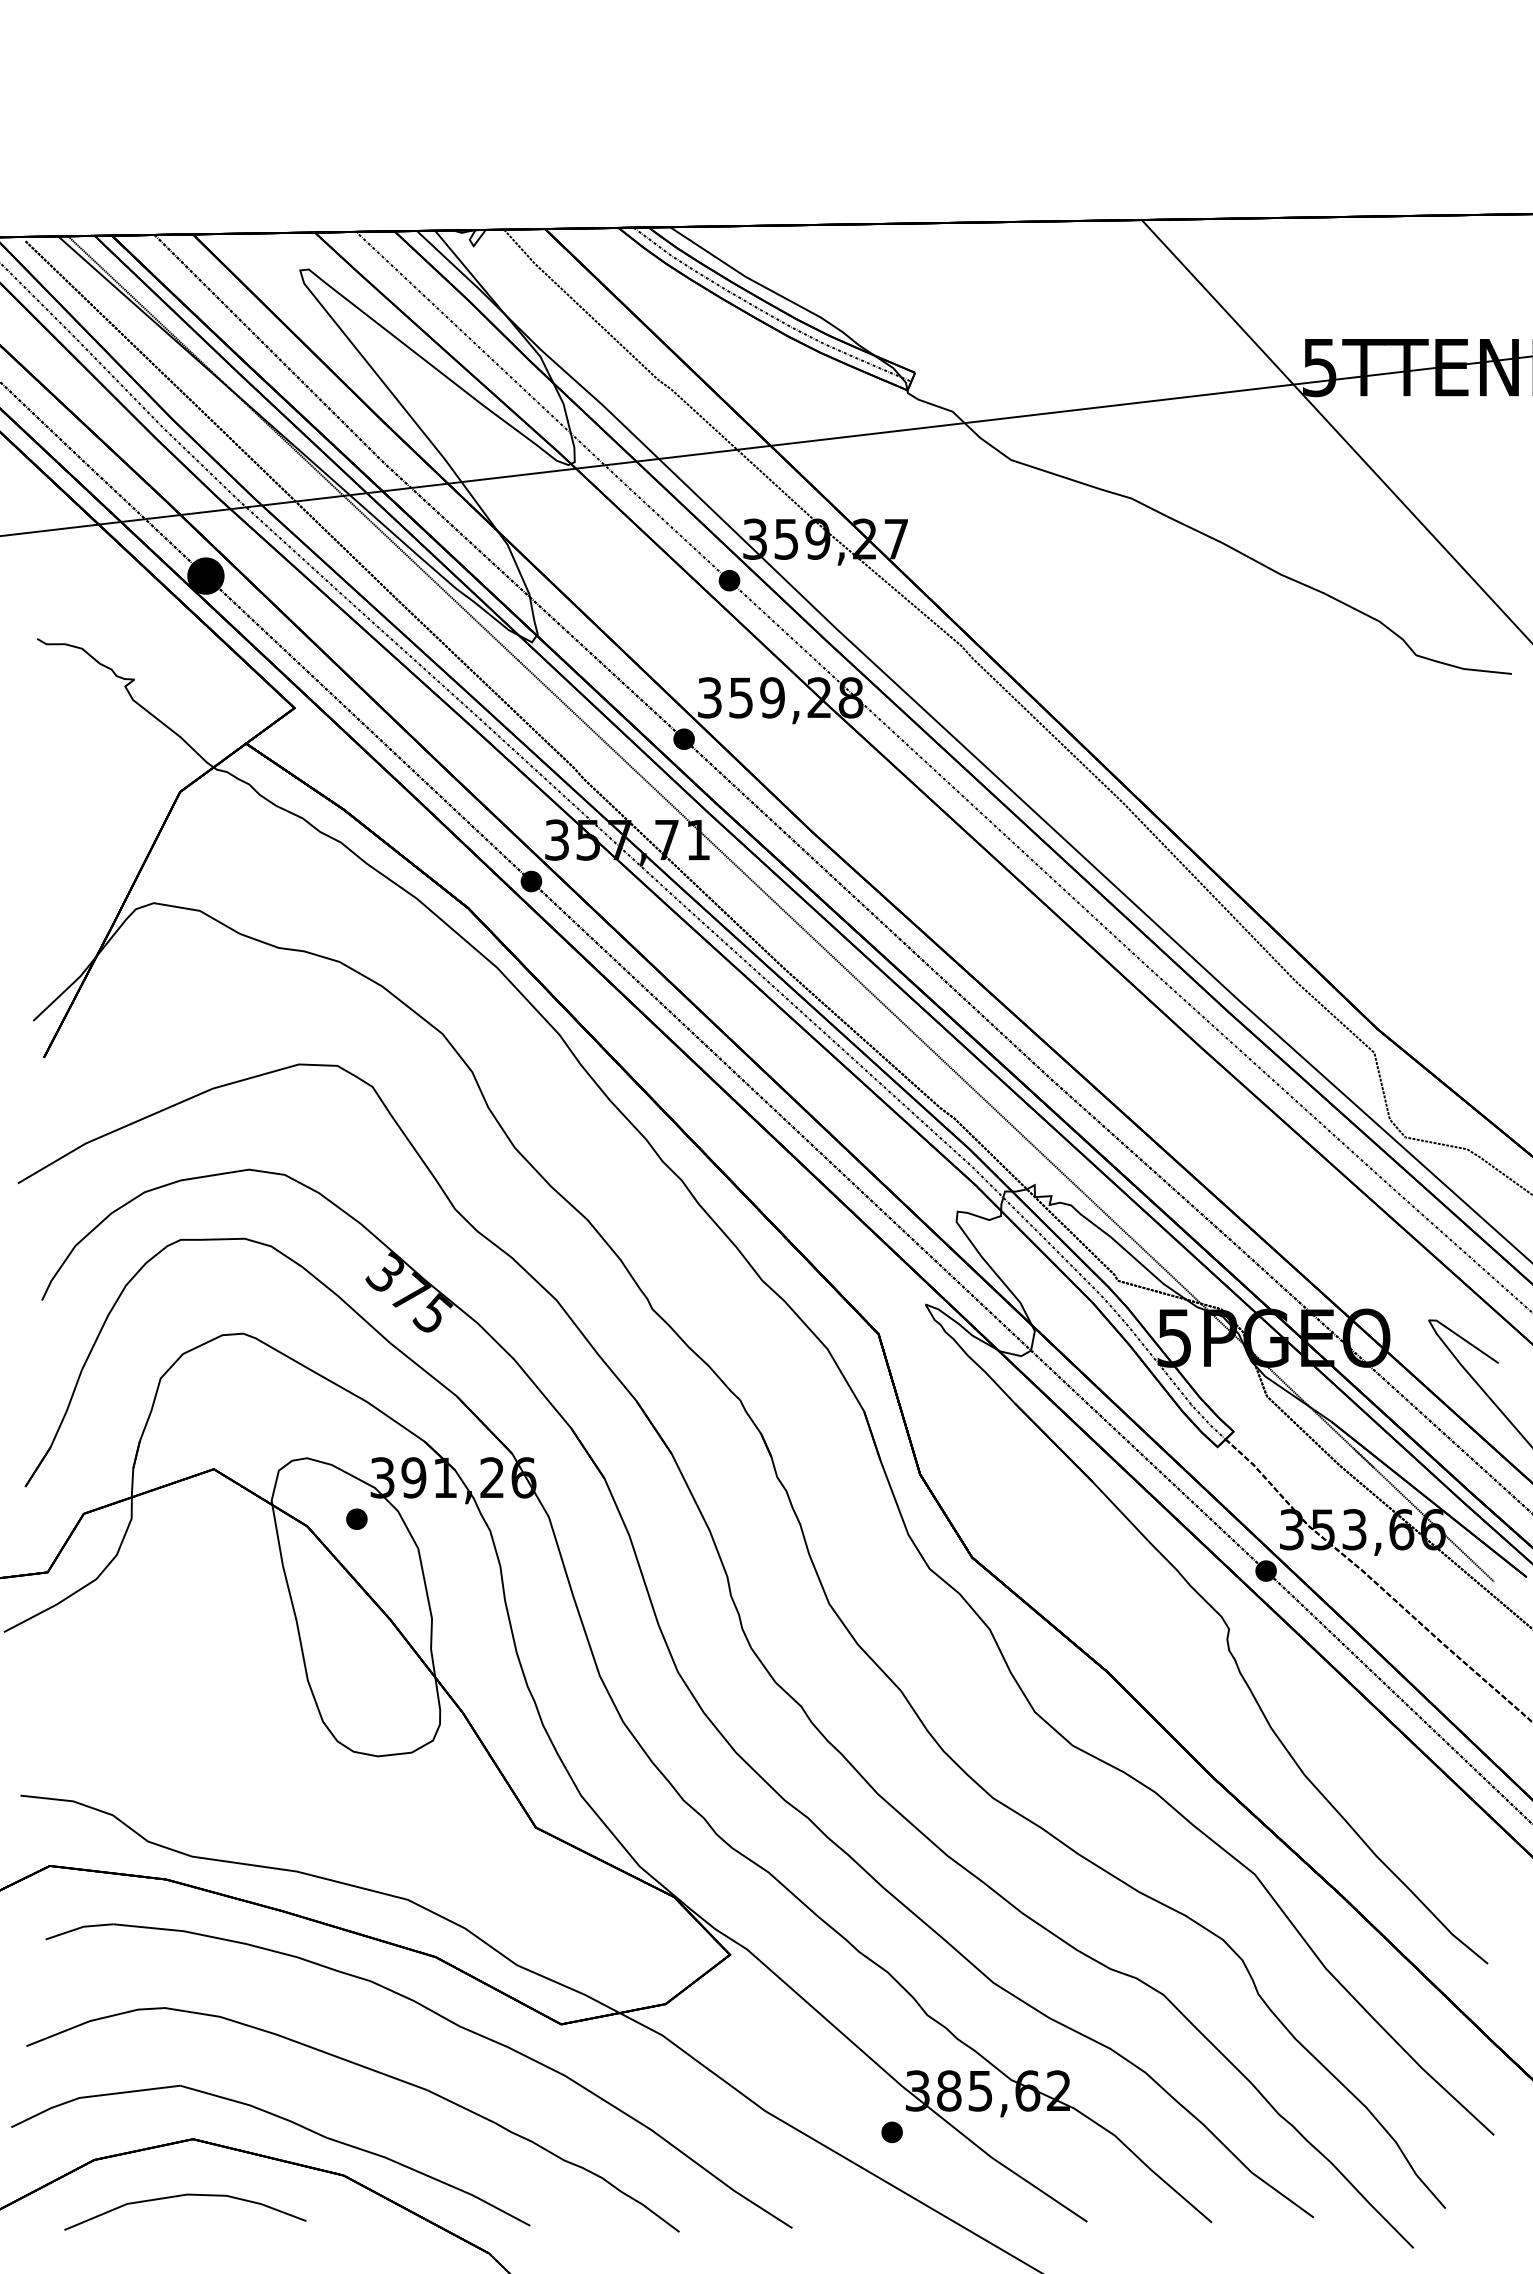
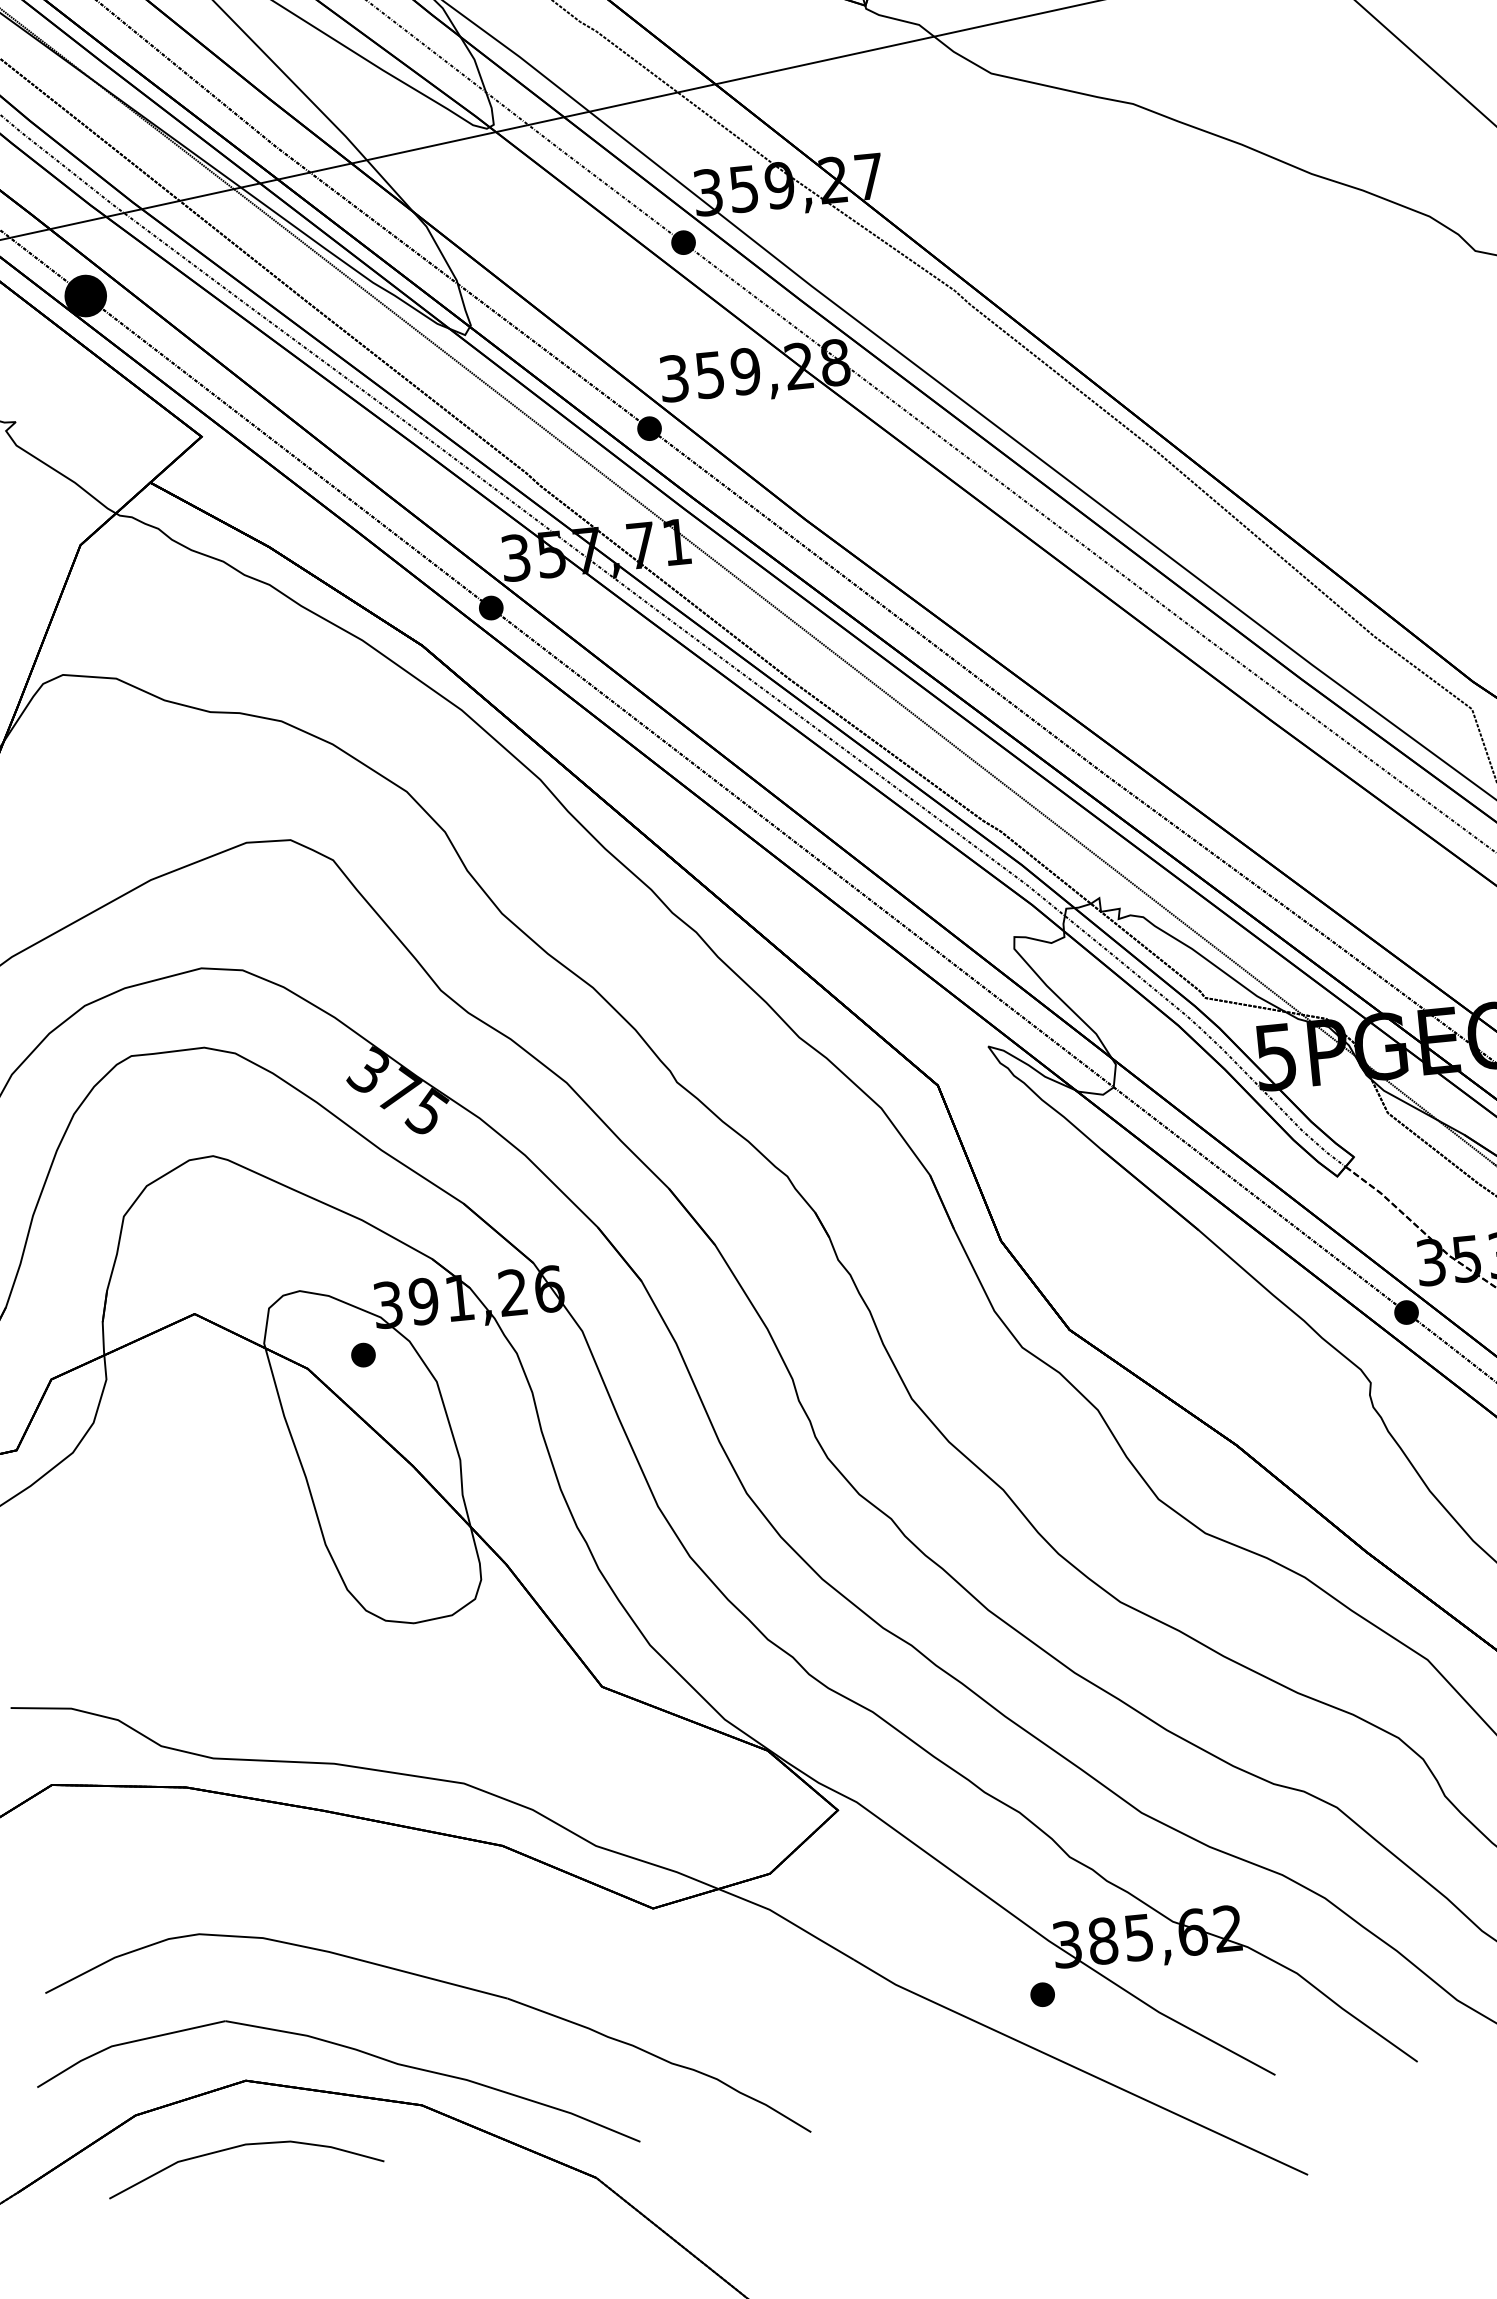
part: (446, 2020) -> (521, 1916), removed

